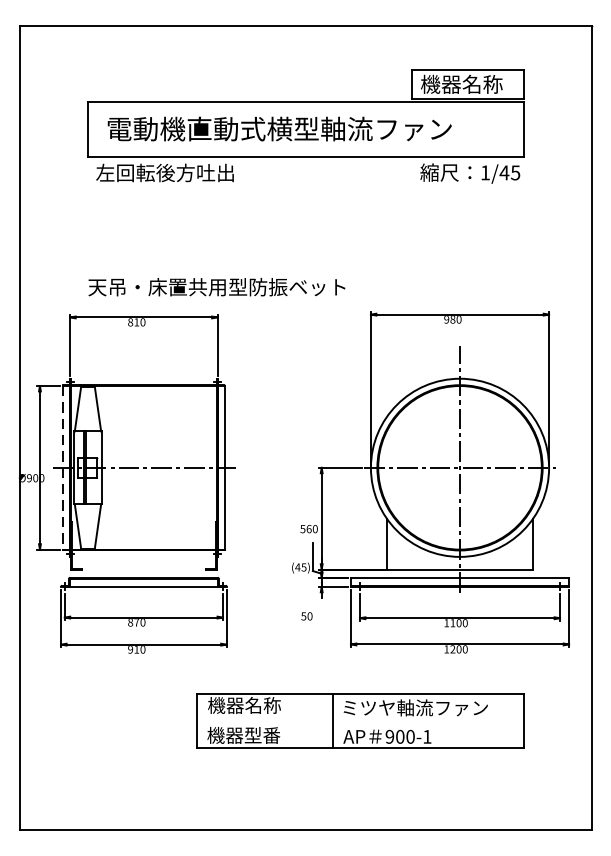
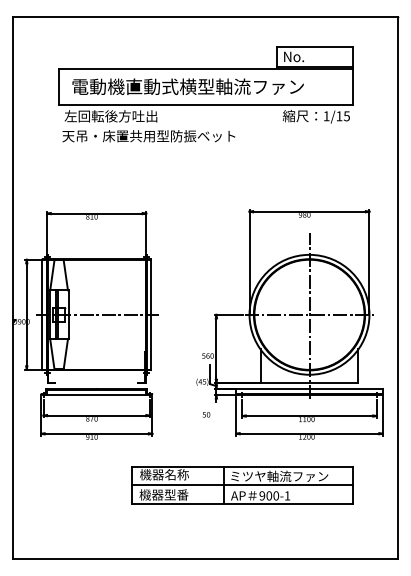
text: (461, 84) -> (310, 56), 機器名称 -> No.
text: (504, 173) -> (339, 116), 1/45 -> 1/15
text: (216, 287) -> (148, 136), moved
line: (63, 468) -> (42, 315), dashed -> solid
line: (360, 721) -> (242, 485), added

